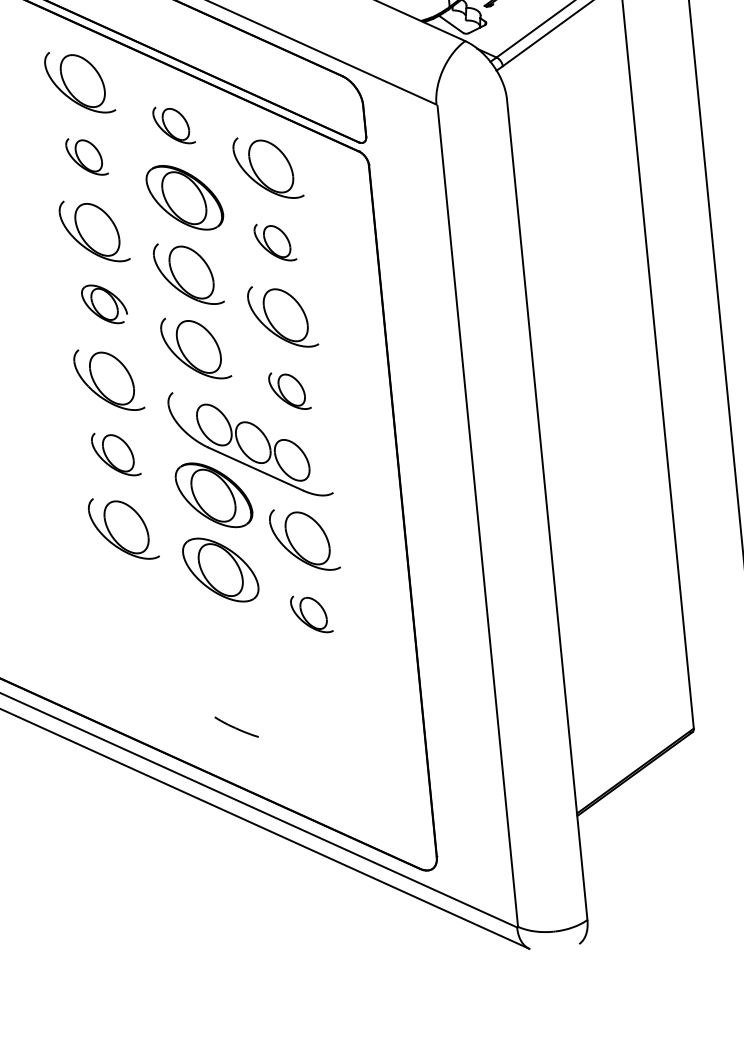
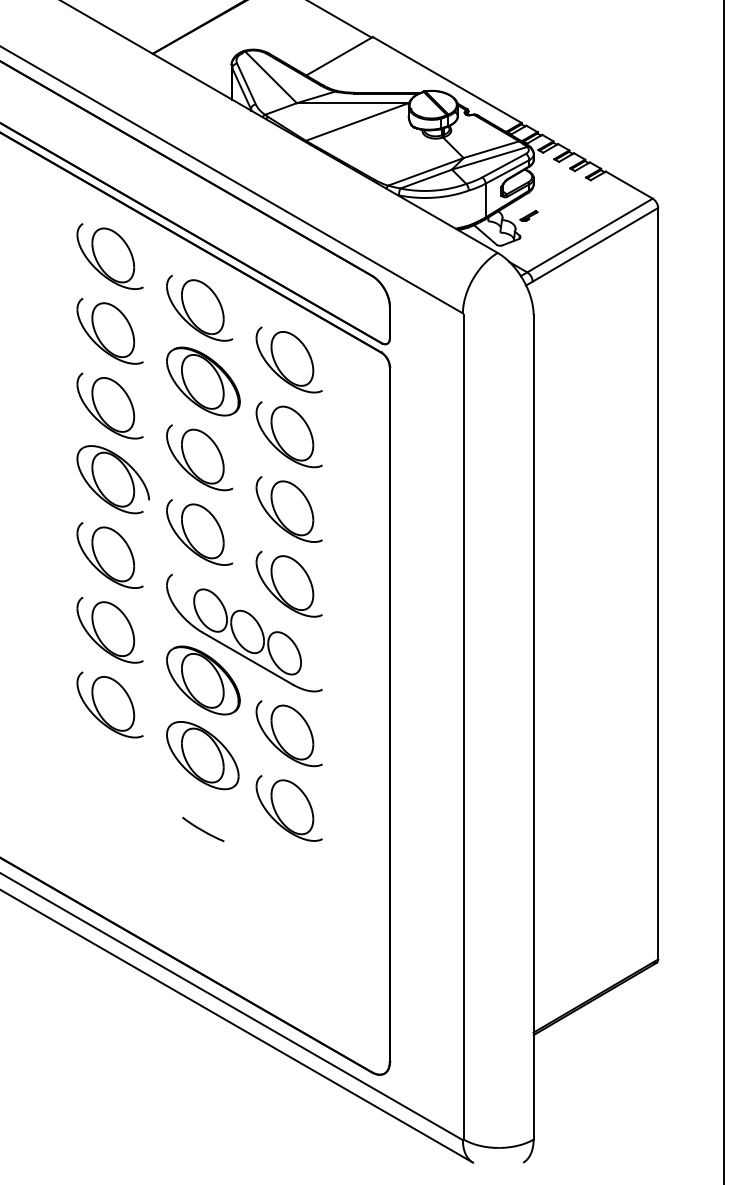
part: (173, 125) -> (199, 308), size x1.67
part: (86, 156) -> (109, 330), size x1.67
part: (274, 242) -> (288, 434), size x1.67
part: (103, 304) -> (112, 479), size x1.67
part: (289, 390) -> (288, 583), size x1.67
part: (115, 453) -> (109, 629), size x1.43
part: (311, 614) -> (288, 808), size x1.67
part: (236, 727) -> (203, 829), moved

